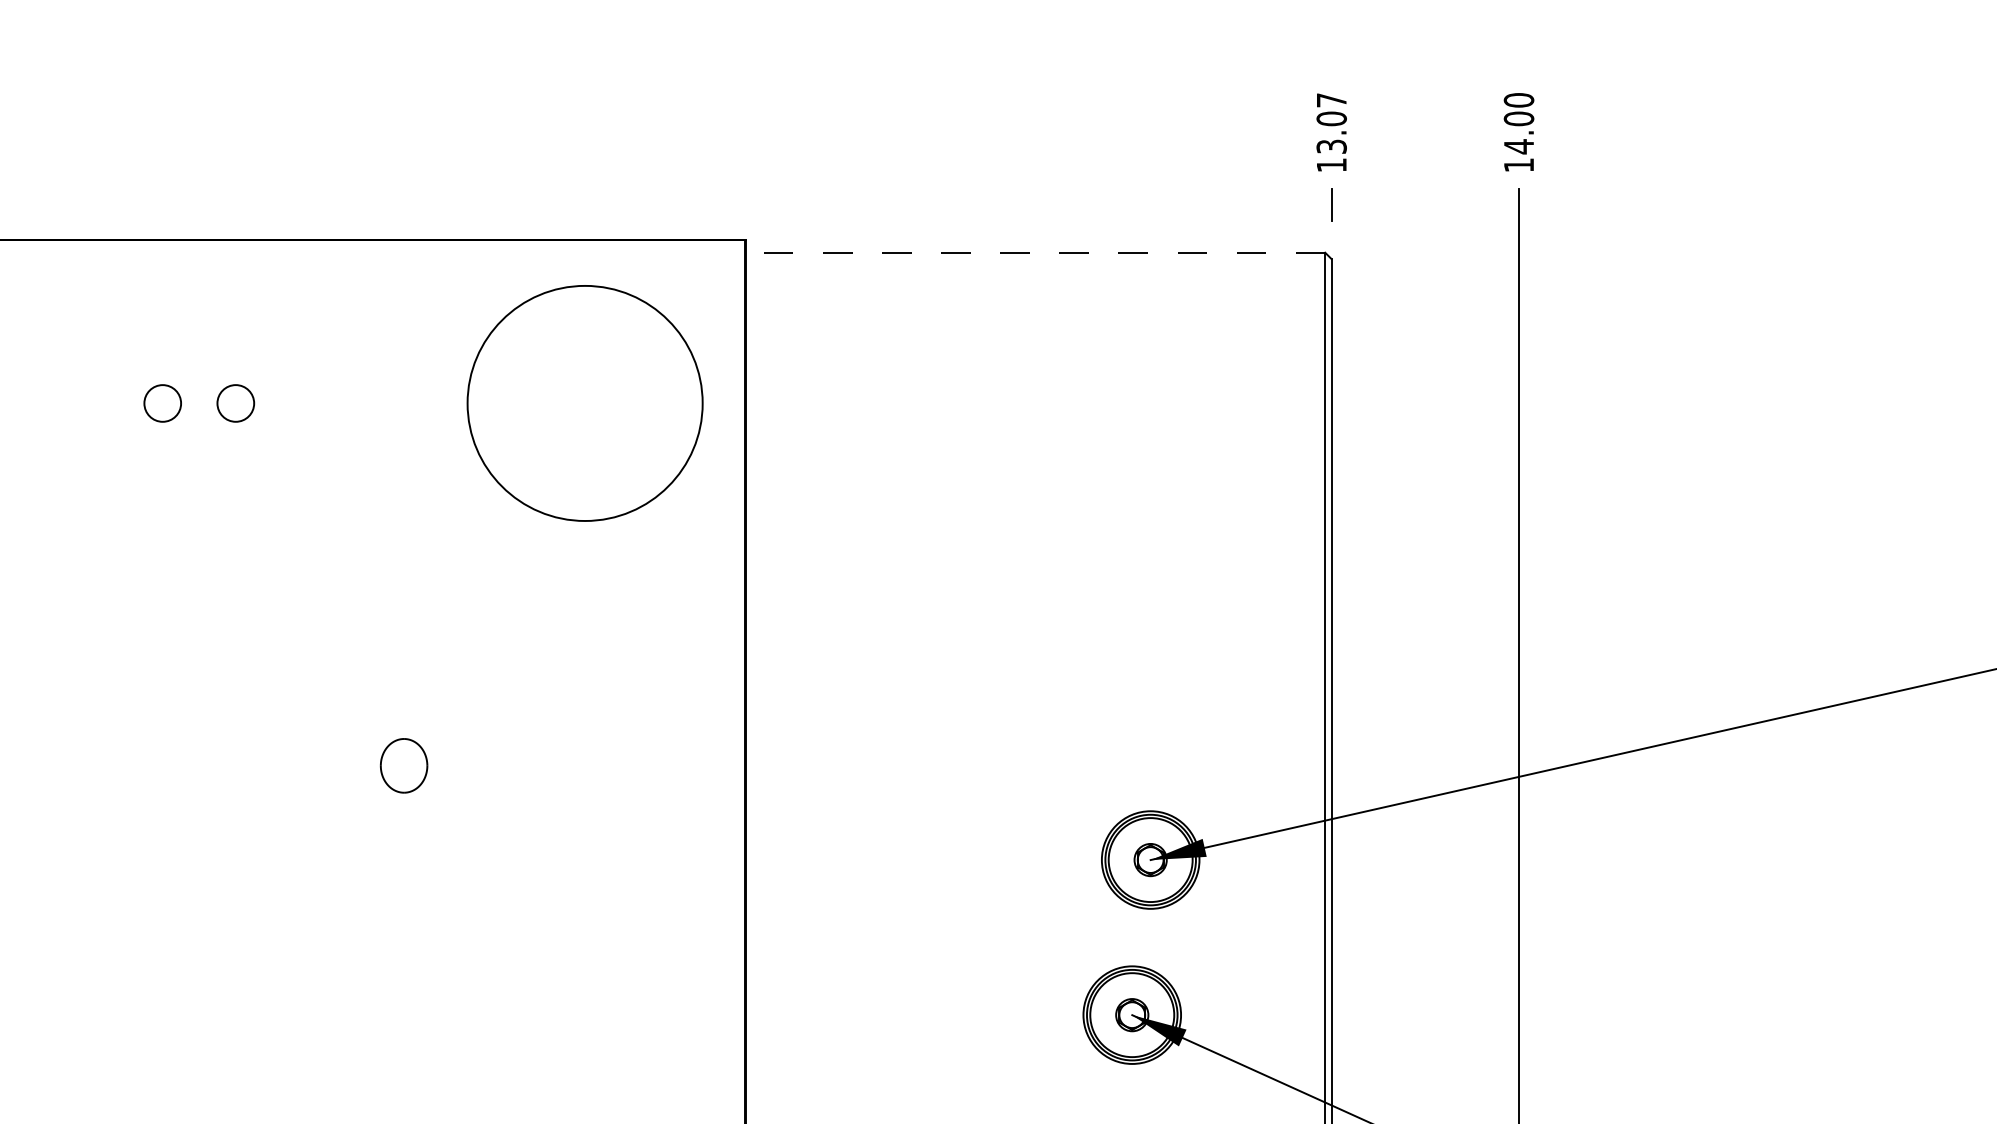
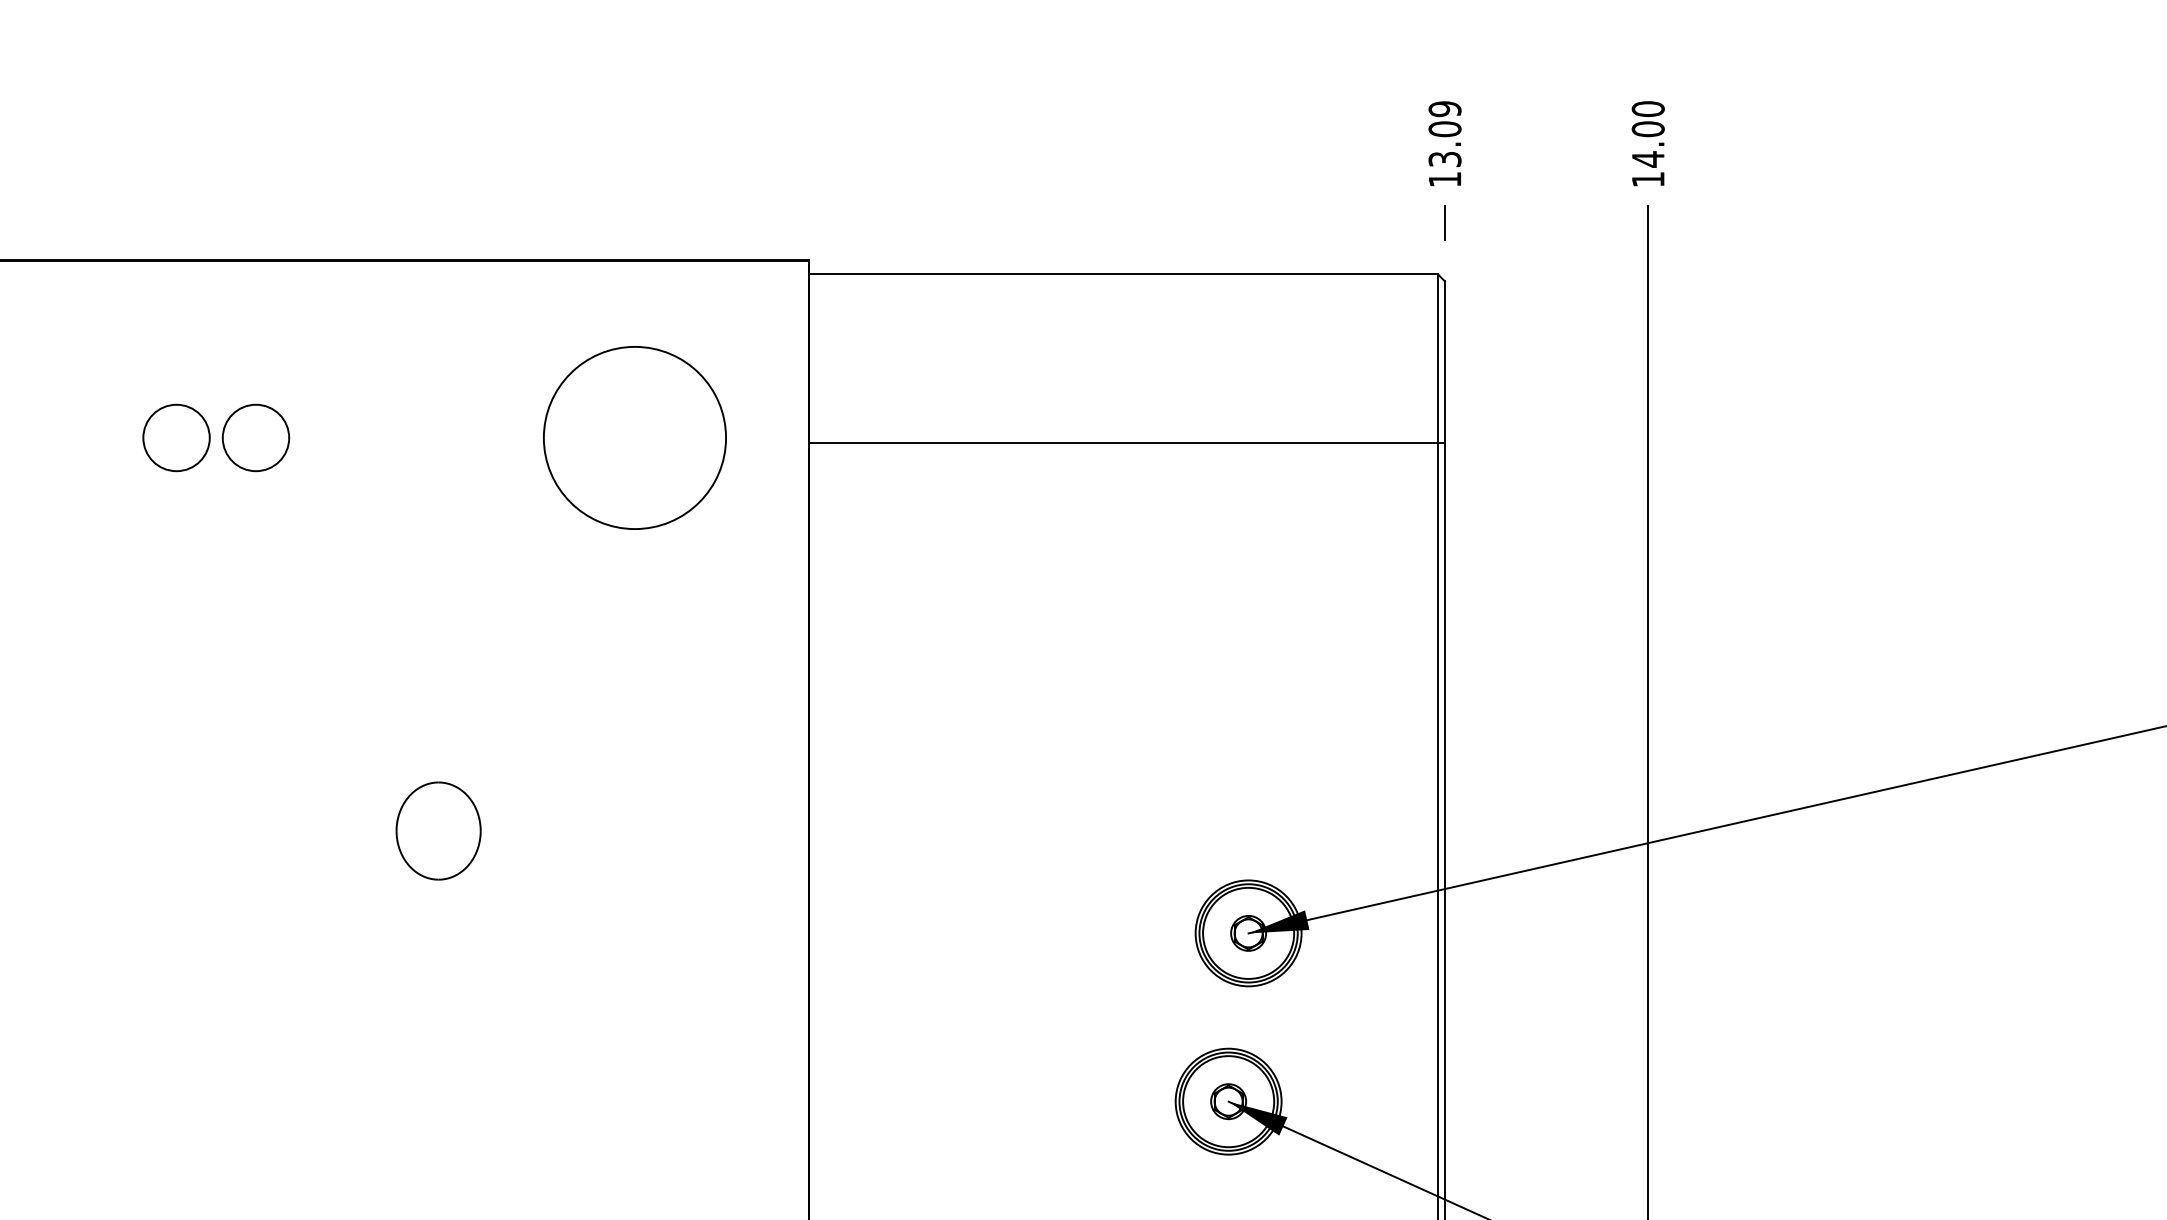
text: (1331, 100) -> (1444, 109), 13.07 -> 13.09
line: (1034, 252) -> (1122, 274), dashed -> solid
circle: (162, 403) -> (176, 438), size x1.67
circle: (235, 403) -> (255, 438), size x1.67
circle: (584, 403) -> (634, 438), size x0.71
line: (1038, 407) -> (1126, 442), added
part: (403, 765) -> (437, 830), size x1.67

